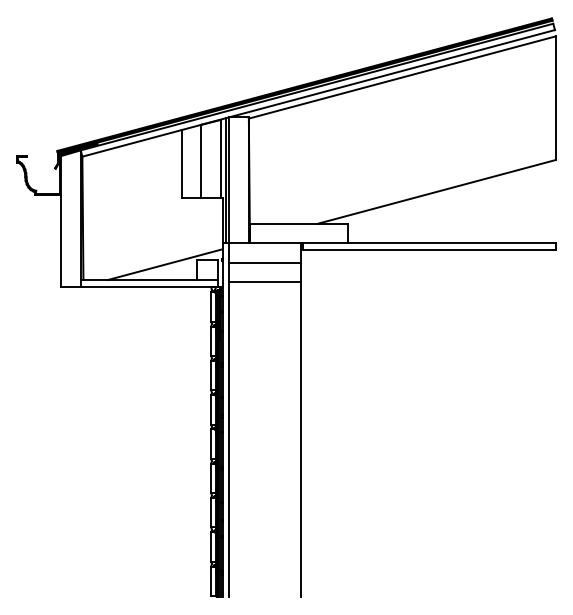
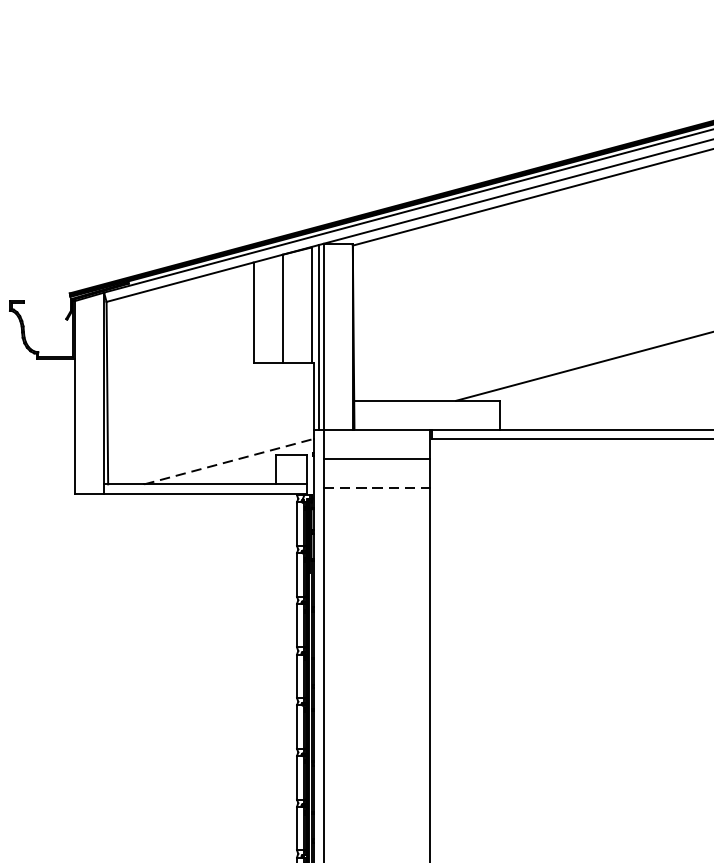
line: (165, 264) -> (229, 461), solid -> dashed
line: (265, 282) -> (377, 488), solid -> dashed

